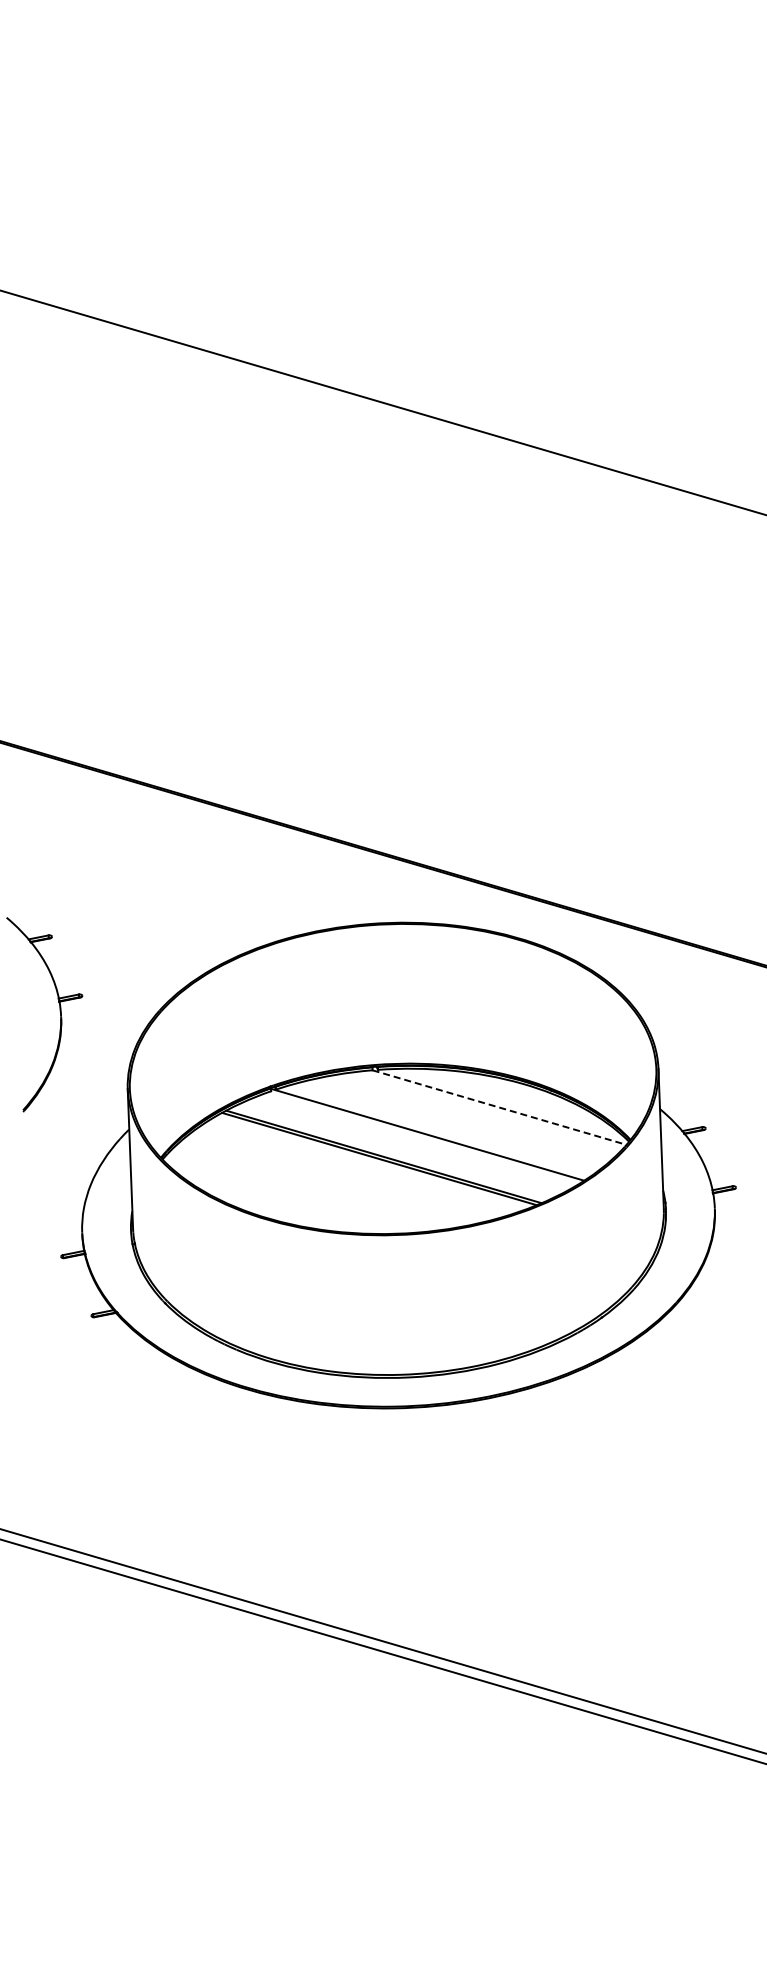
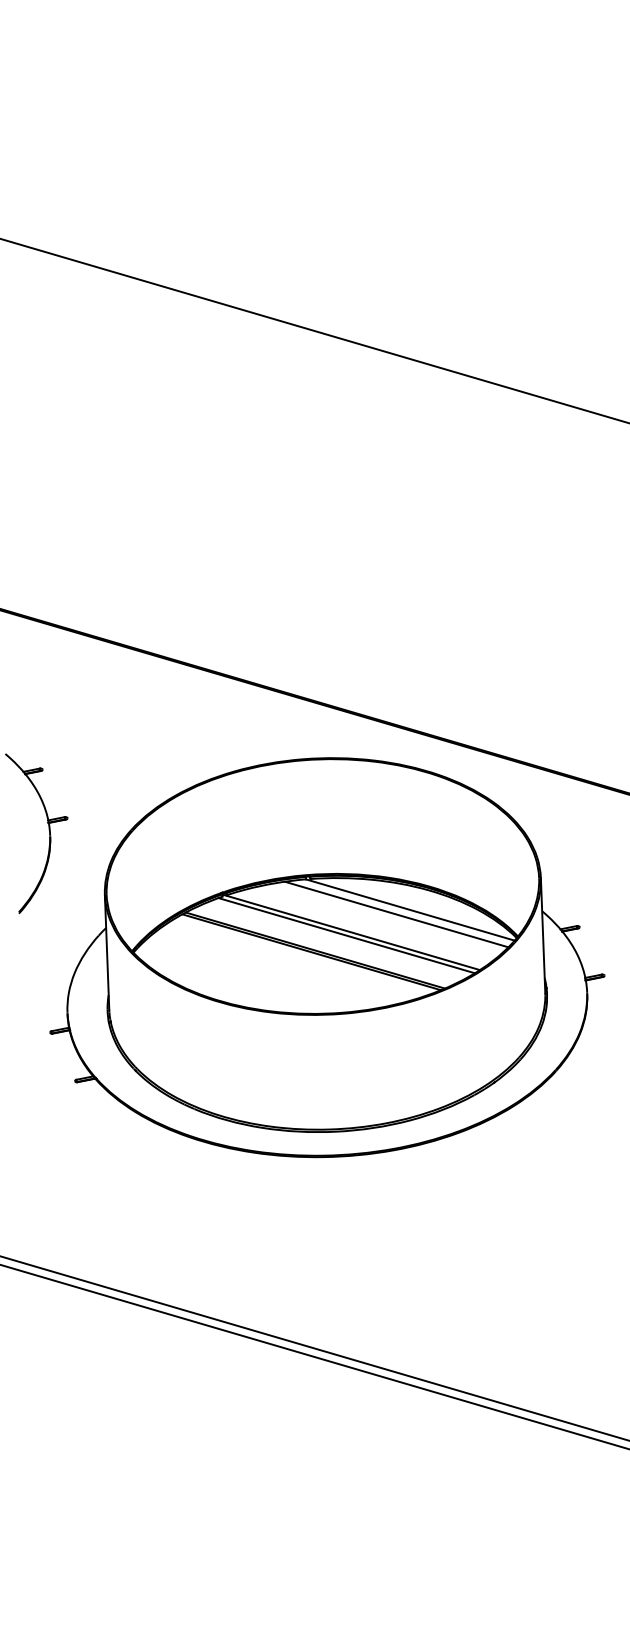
line: (499, 1107) -> (410, 909), dashed -> solid
line: (482, 1112) -> (396, 914), added
line: (421, 1138) -> (346, 935), added

